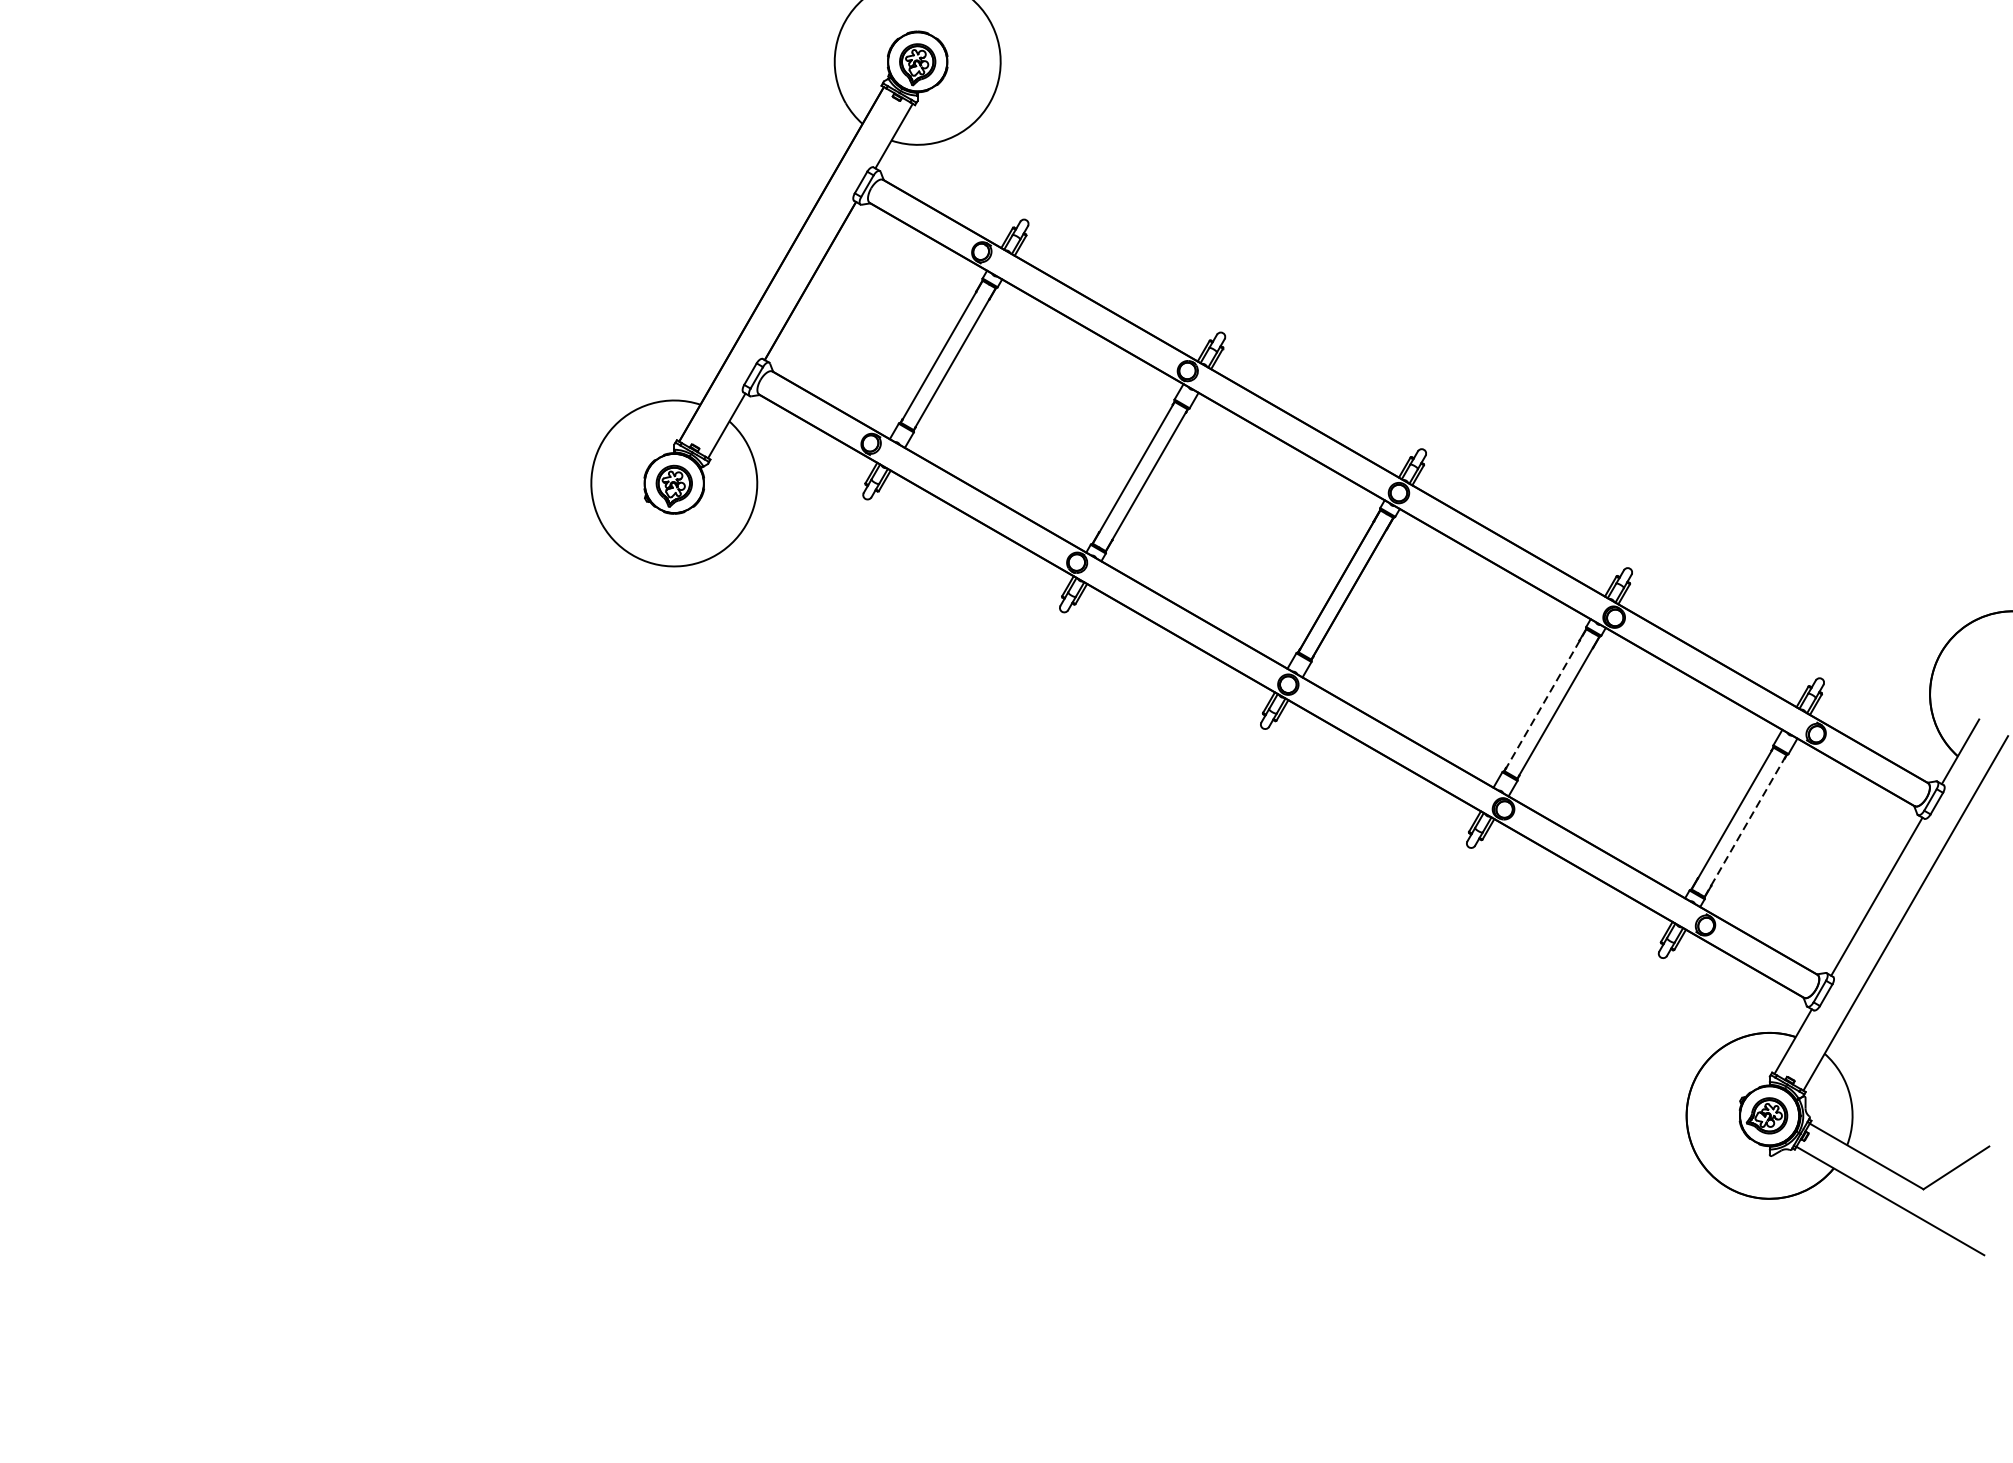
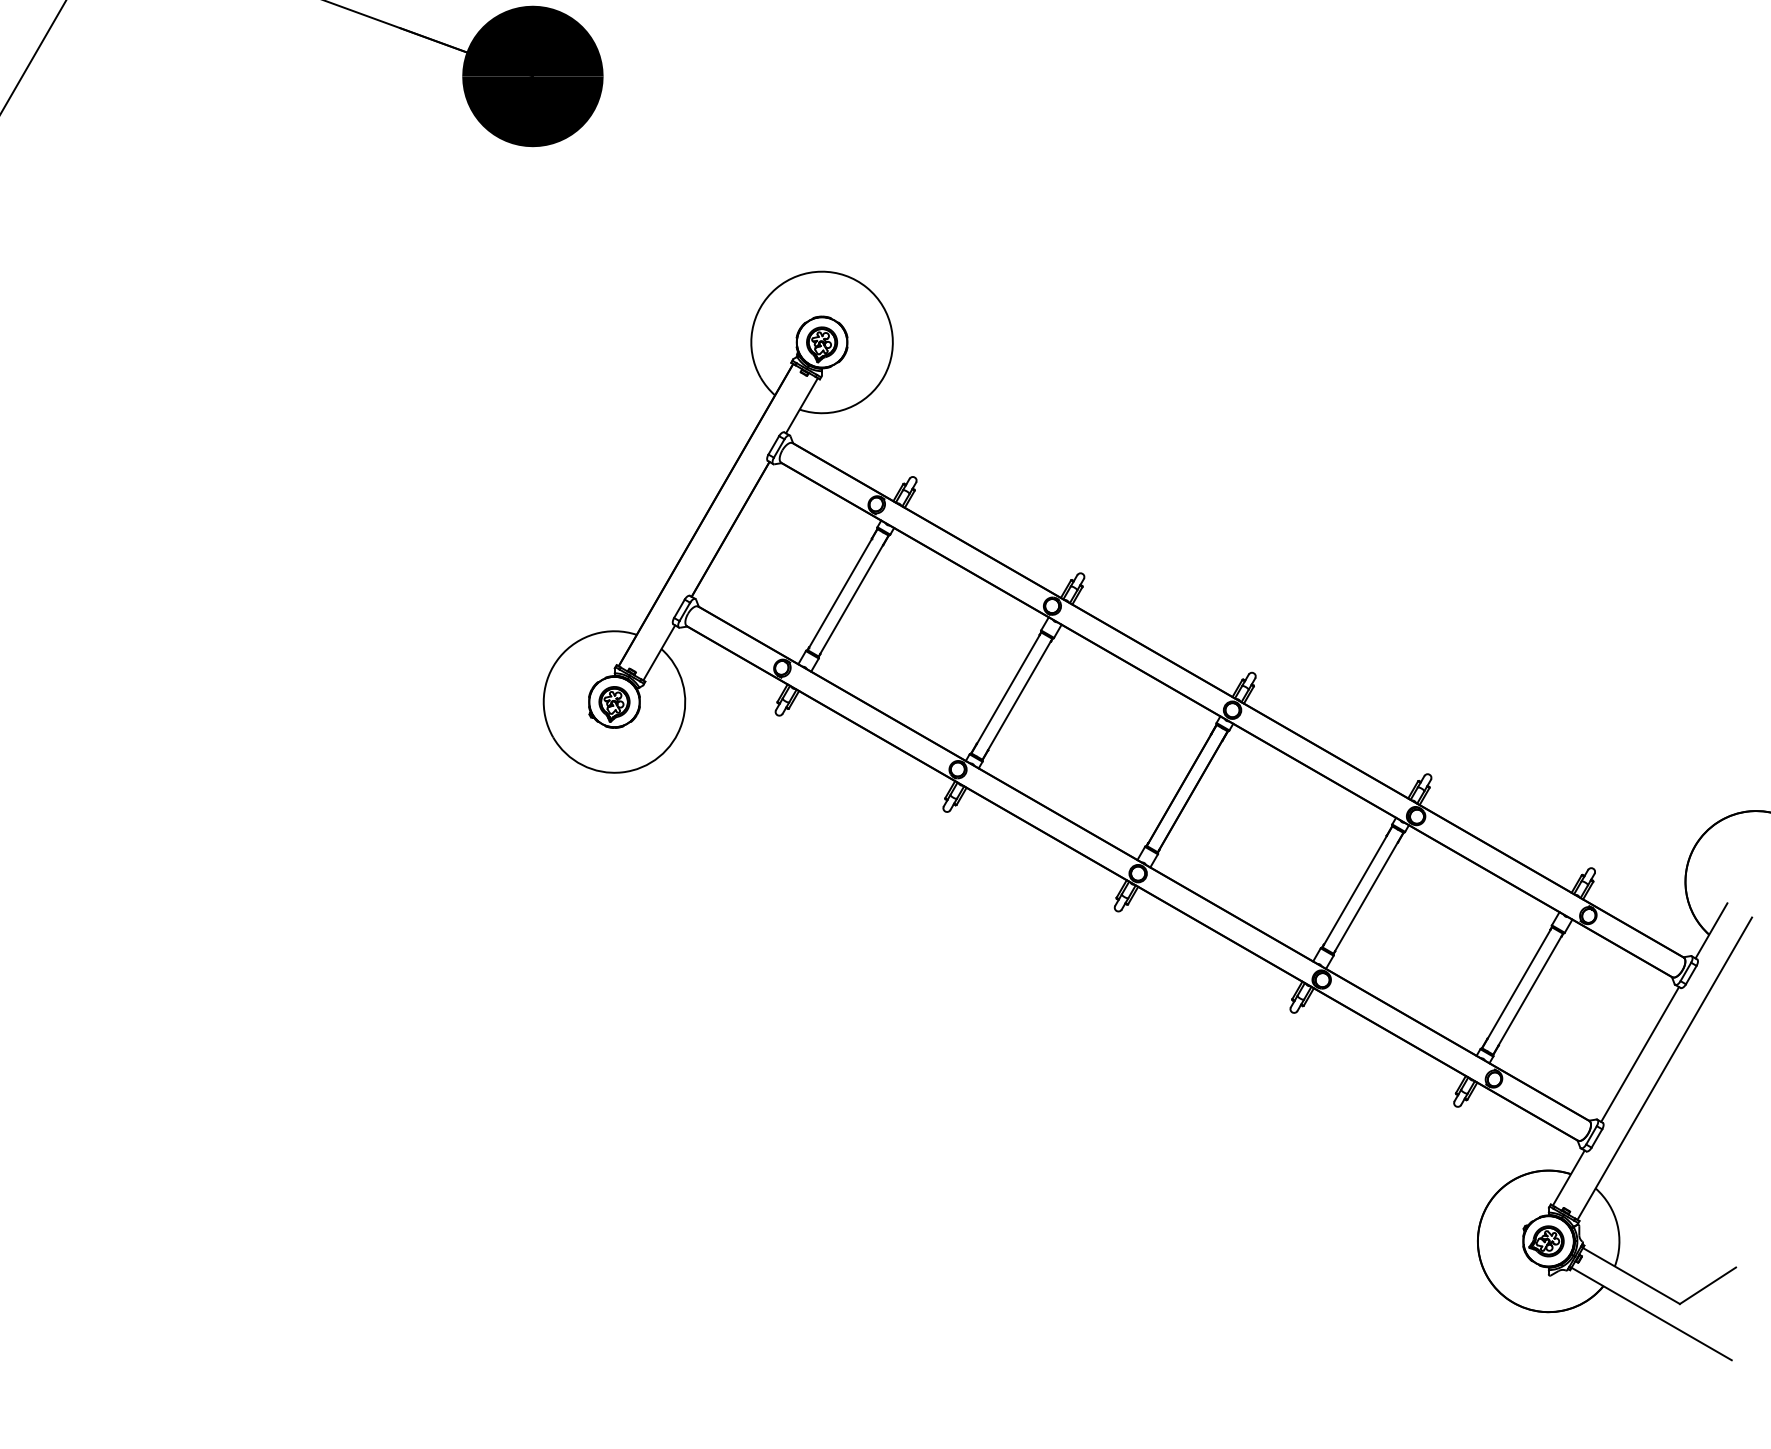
line: (1545, 699) -> (1357, 886), dashed -> solid
line: (1745, 826) -> (1528, 994), dashed -> solid

